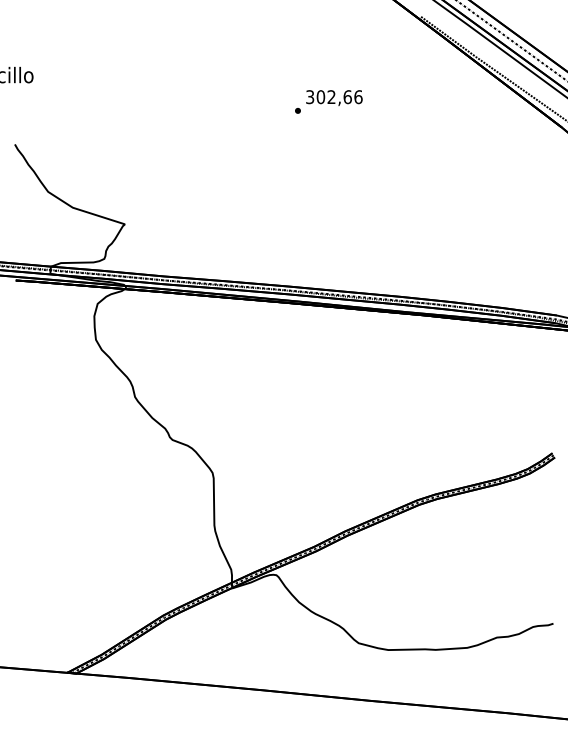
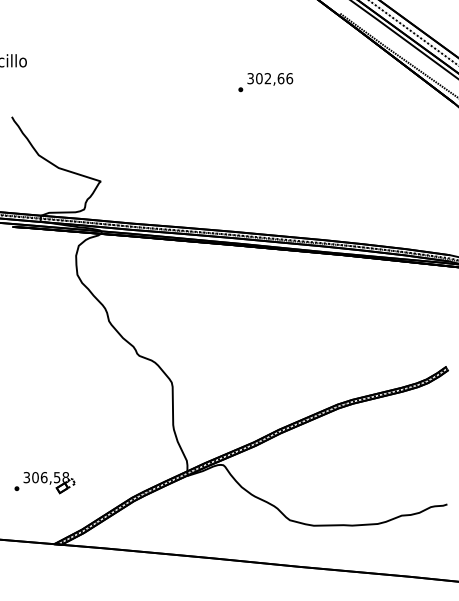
part: (55, 597) -> (44, 483), added

